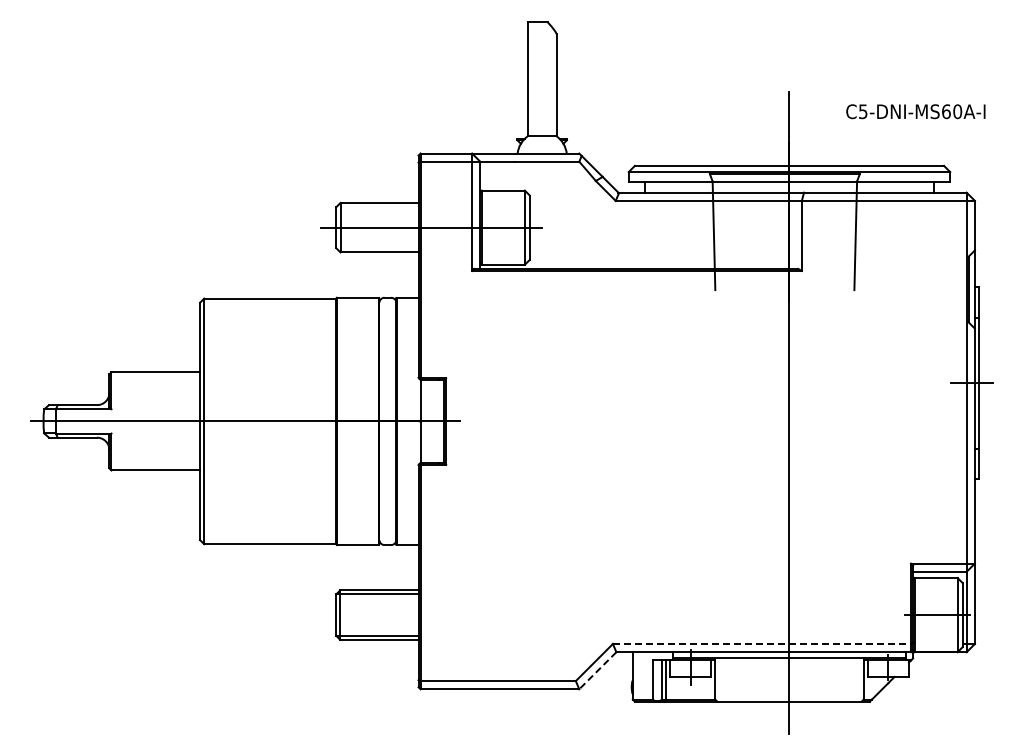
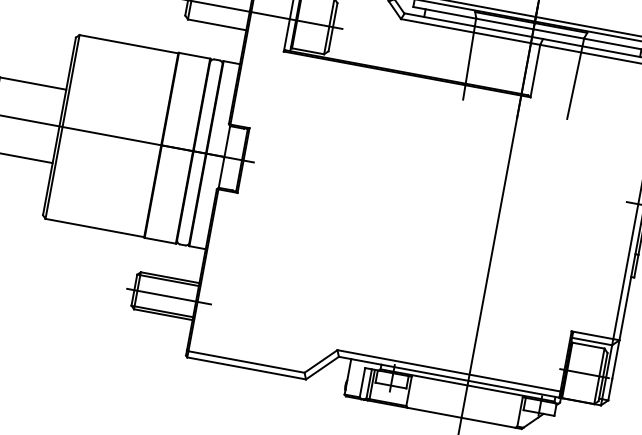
line: (382, 615) -> (169, 296), added
line: (762, 643) -> (449, 370), dashed -> solid
line: (597, 671) -> (322, 368), dashed -> solid

